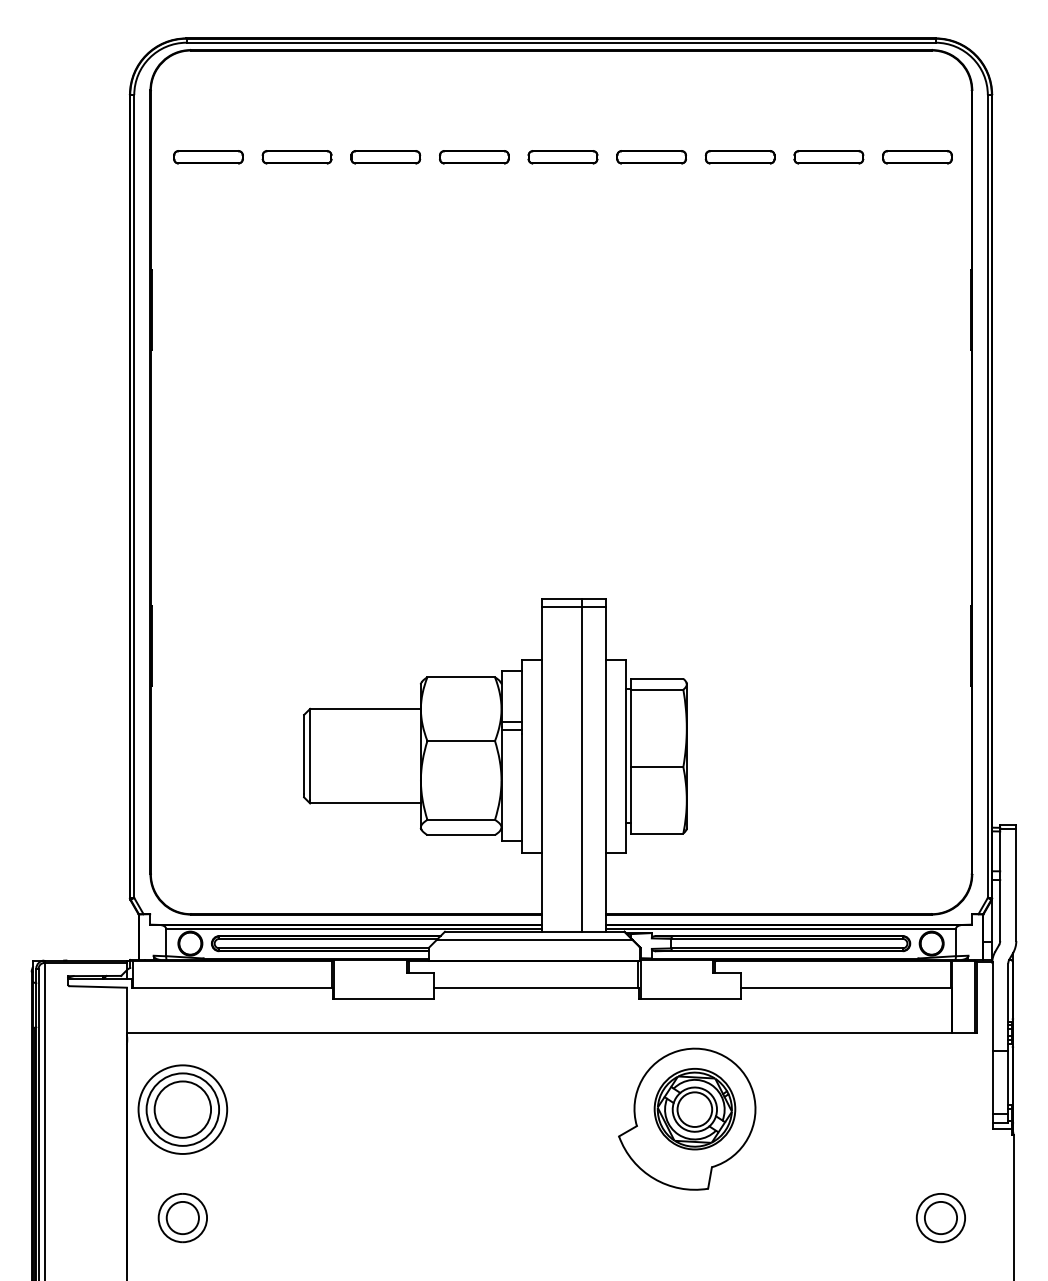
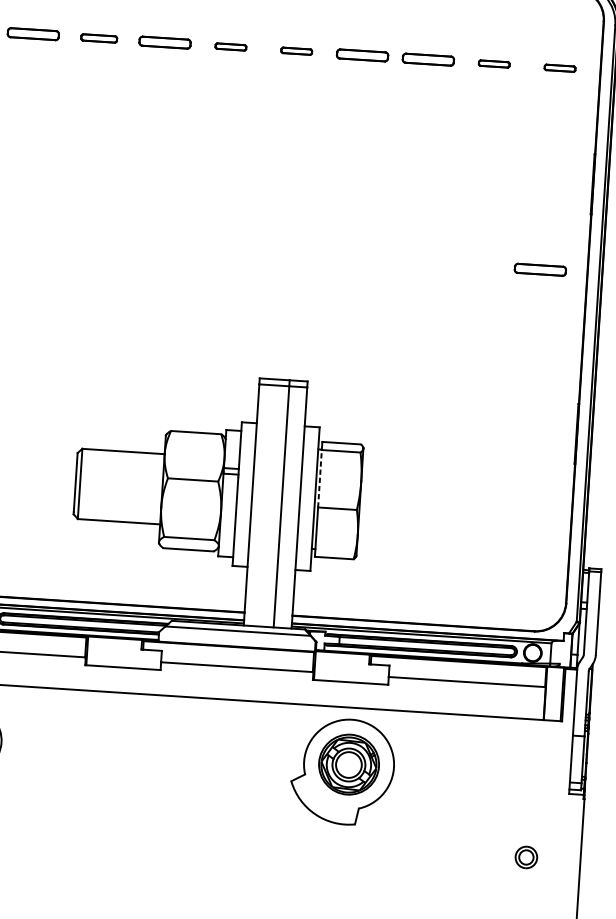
part: (296, 157) -> (98, 38), size x0.7
part: (474, 157) -> (230, 47), size x0.6
part: (562, 157) -> (296, 51), size x0.6
part: (828, 157) -> (493, 64), size x0.6
part: (917, 157) -> (560, 68), size x0.6
part: (908, 429) -> (540, 270), added
line: (631, 728) -> (320, 478), solid -> dashed
part: (940, 1218) -> (526, 857), size x0.6

